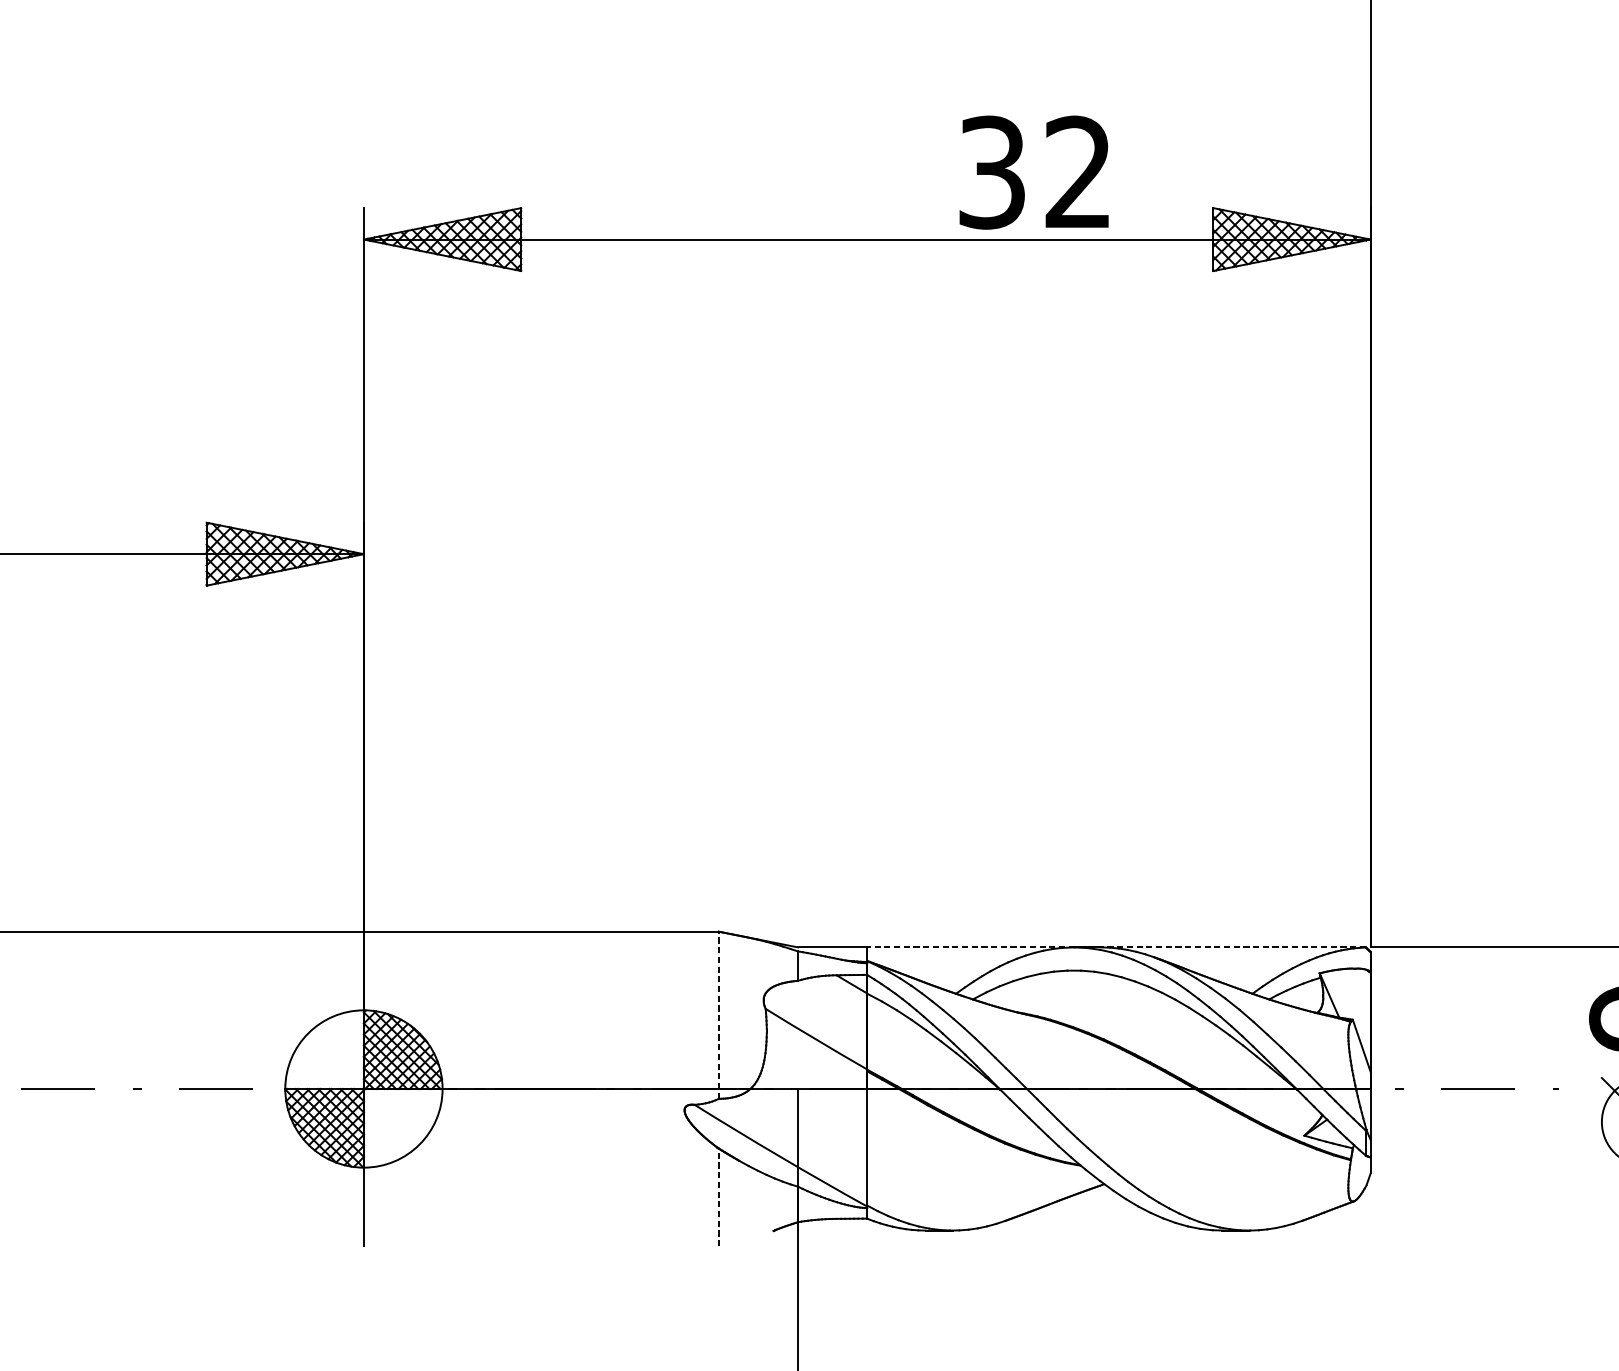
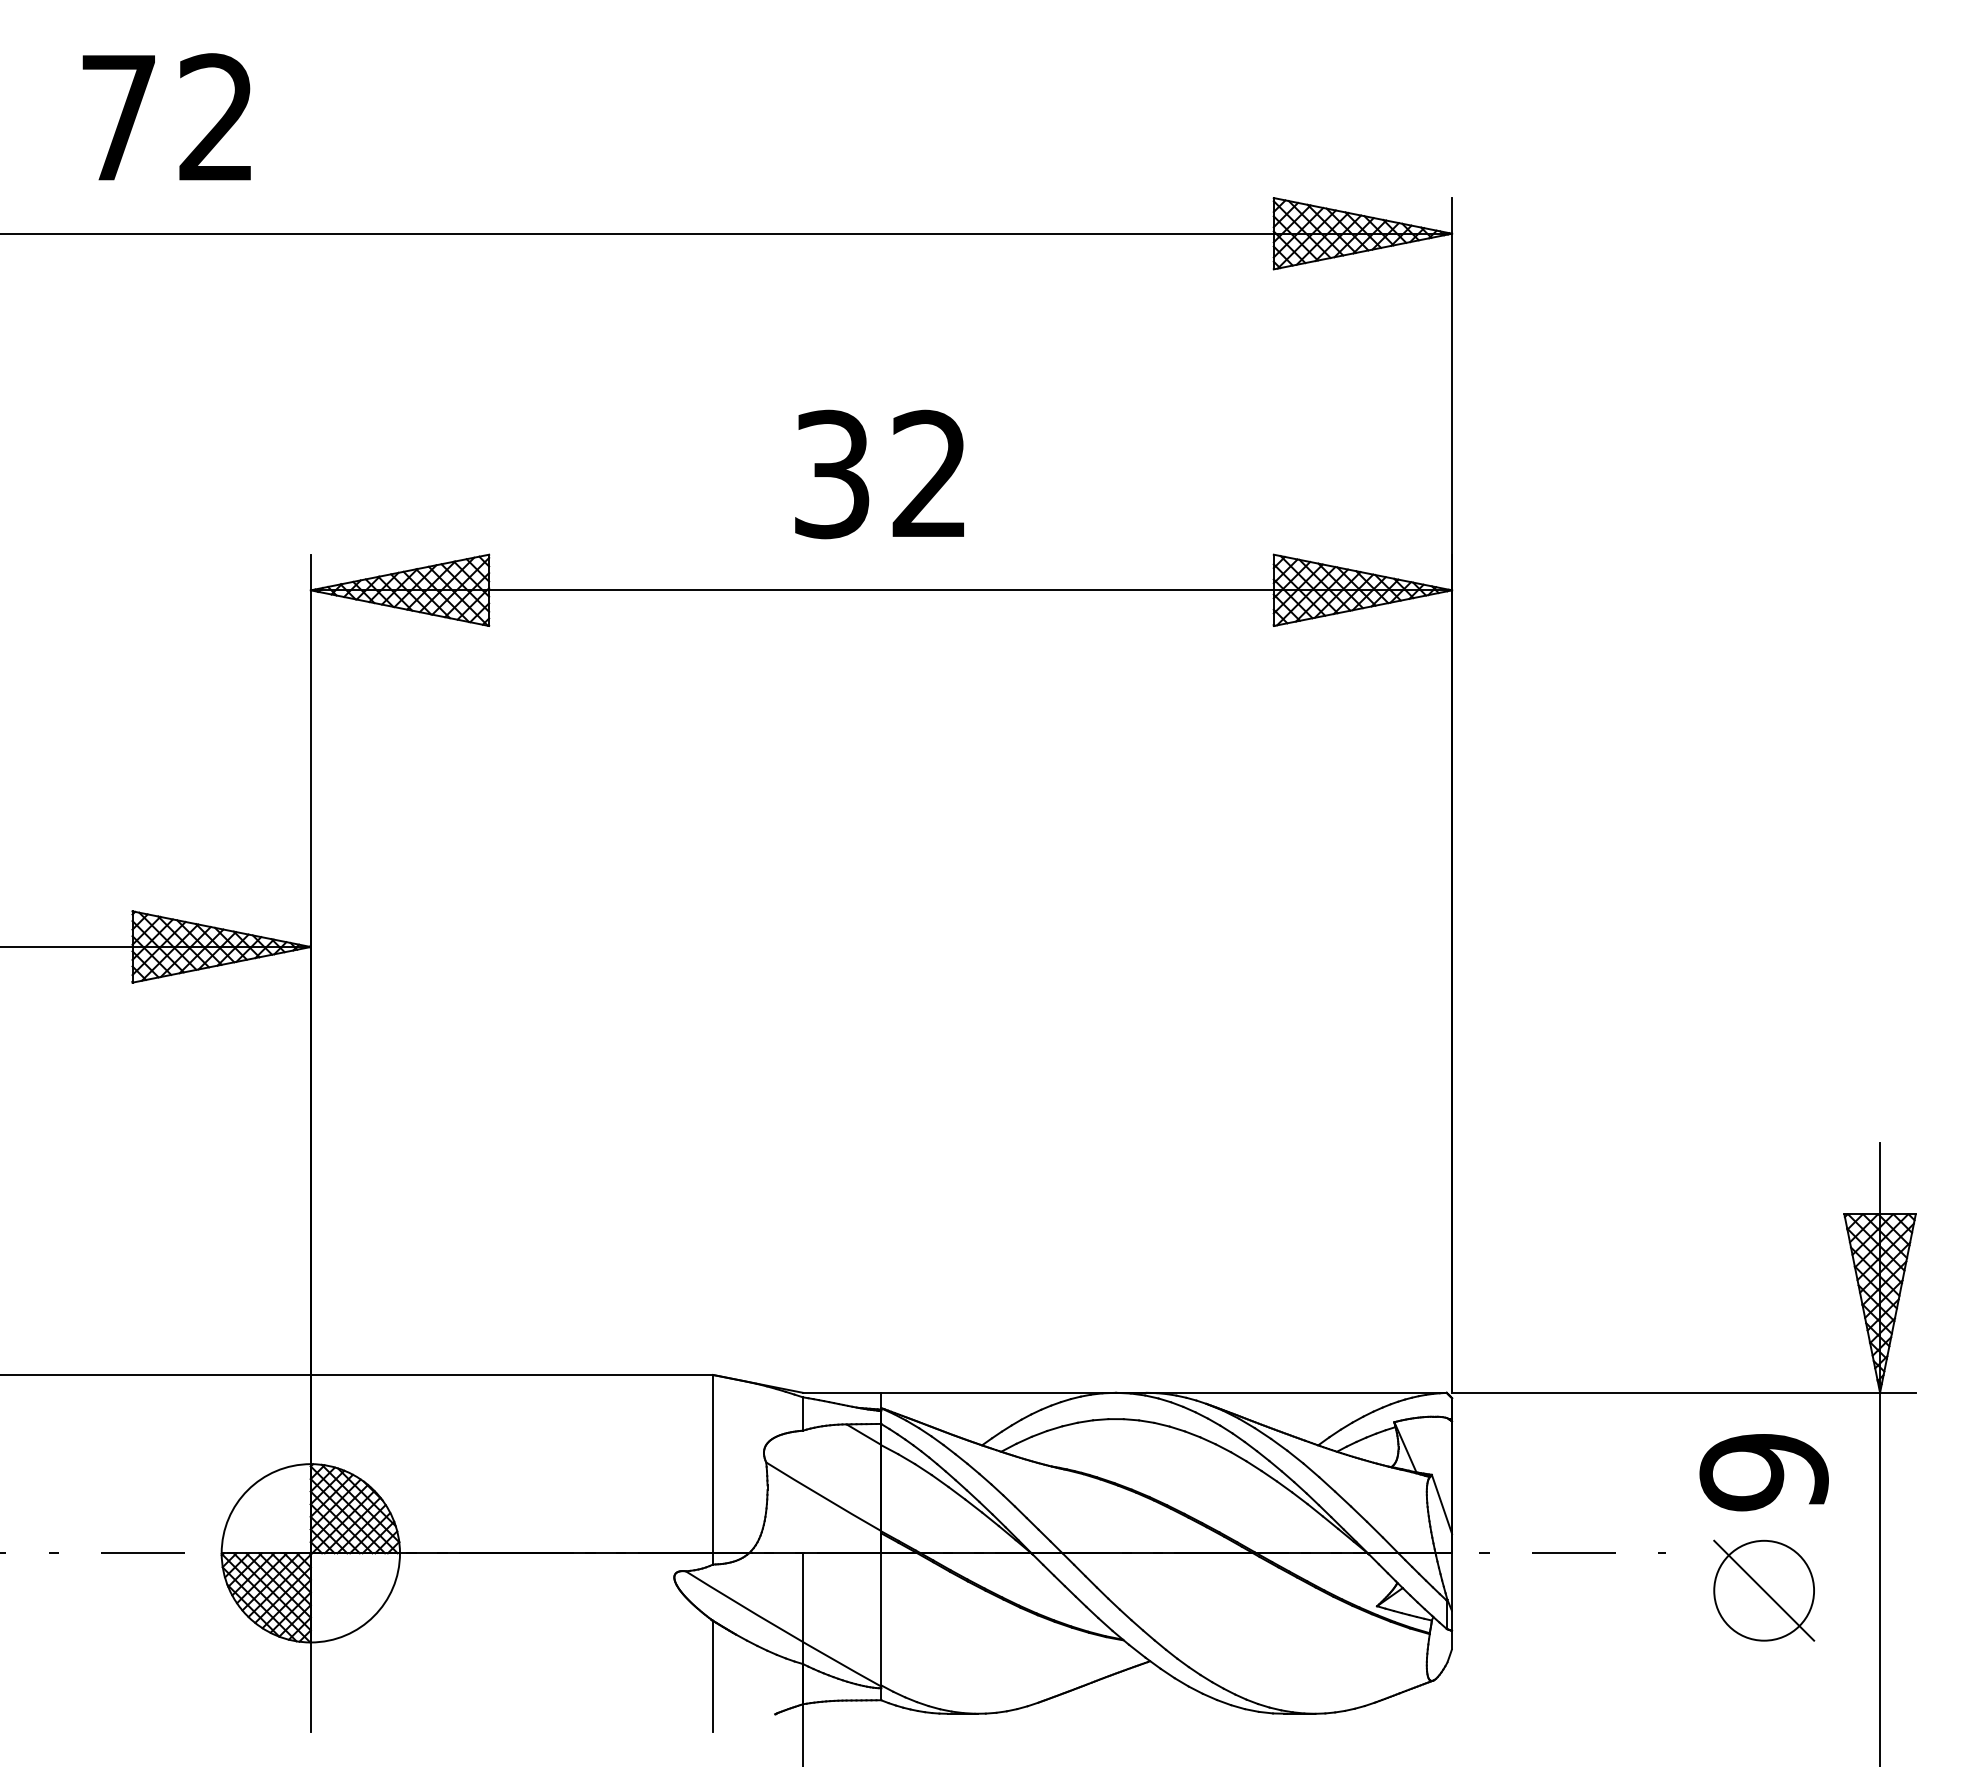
text: (1034, 172) -> (879, 474), moved
line: (1116, 947) -> (1164, 1392), dashed -> solid
line: (719, 1015) -> (713, 1469), dashed -> solid
line: (719, 1196) -> (713, 1675), dashed -> solid

